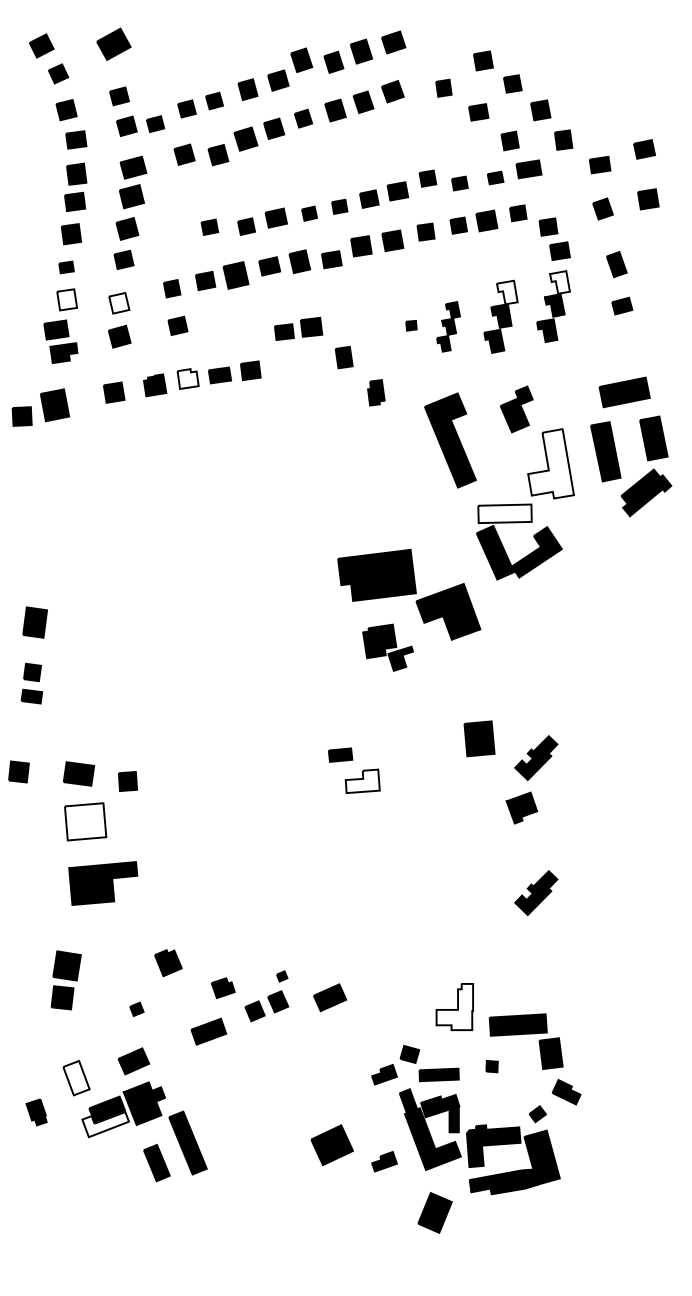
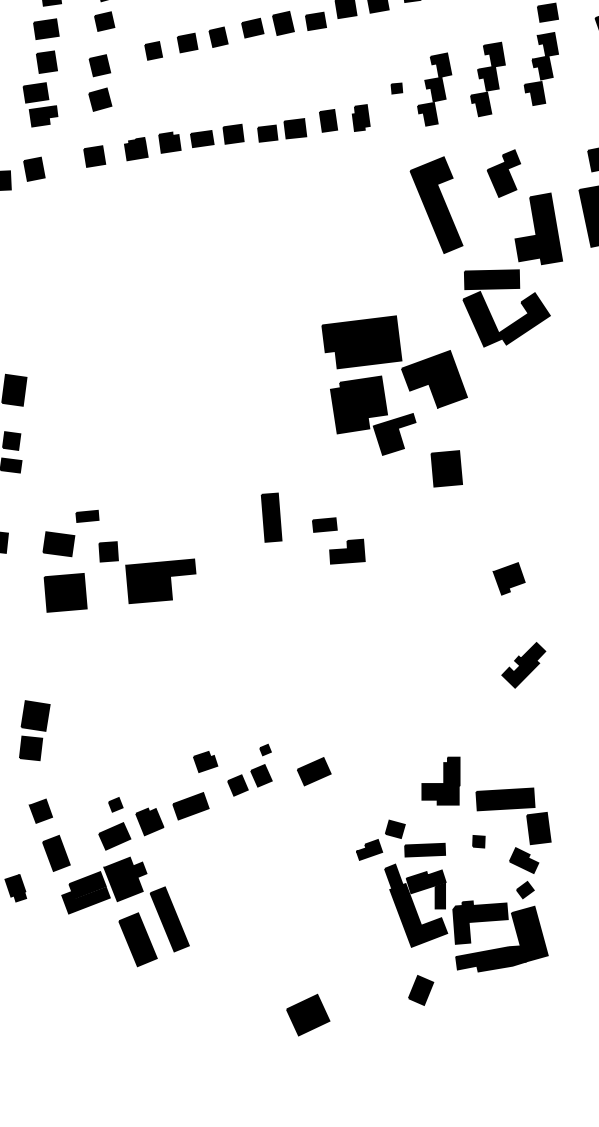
part: (66, 267) -> (46, 29), size x1.67
part: (235, 274) -> (218, 36), size x0.71
fill: (559, 282) -> (547, 44), added
fill: (507, 292) -> (494, 54), added
fill: (67, 299) -> (47, 61), added
fill: (119, 303) -> (100, 65), added
part: (177, 325) -> (159, 88), removed
part: (448, 326) -> (434, 89), size x1.43
part: (298, 328) -> (282, 129), moved
fill: (187, 378) -> (169, 142), added
part: (376, 392) -> (361, 117), moved
part: (54, 404) -> (34, 168), size x0.71
fill: (550, 463) -> (538, 228), added
fill: (504, 513) -> (491, 279), added
part: (387, 647) -> (372, 415), size x1.67
part: (479, 738) -> (446, 468), moved
part: (106, 746) -> (86, 516), added
part: (287, 747) -> (270, 517), added
part: (536, 758) -> (524, 528), removed
fill: (362, 781) -> (347, 551), added
fill: (85, 821) -> (65, 592), added
part: (103, 883) -> (161, 581), moved
part: (168, 963) -> (149, 822), moved
part: (65, 980) -> (34, 730), moved
fill: (454, 1006) -> (440, 780), added
part: (136, 1009) -> (115, 804), moved
part: (61, 1036) -> (41, 811), added
fill: (76, 1077) -> (56, 852), added
part: (566, 1092) -> (524, 860), moved
fill: (105, 1124) -> (85, 900), added
part: (331, 1145) -> (307, 1015), moved
part: (384, 1161) -> (369, 938), removed
part: (156, 1162) -> (137, 939), size x1.43
part: (435, 1212) -> (421, 990), size x0.71

